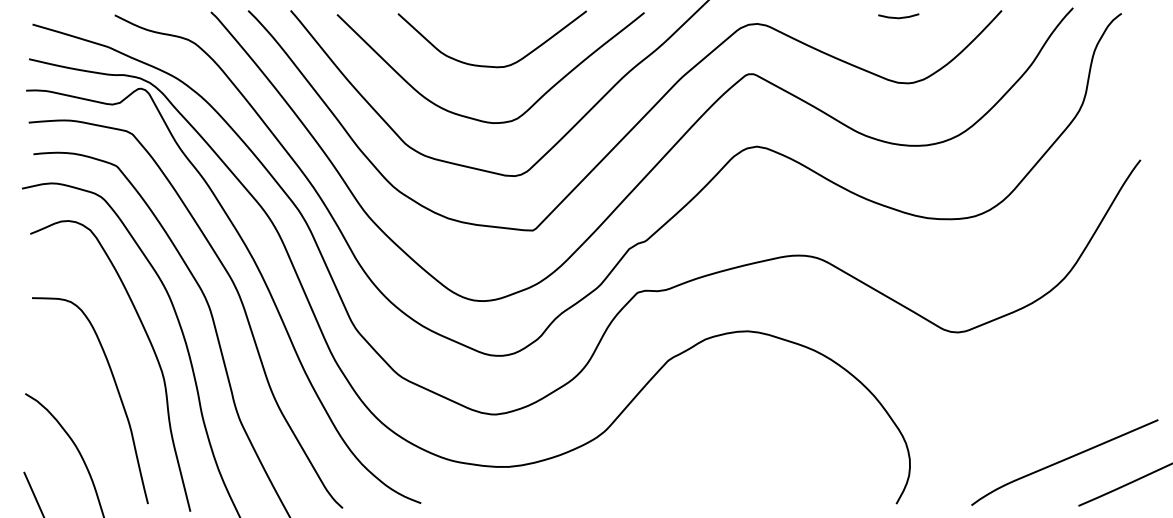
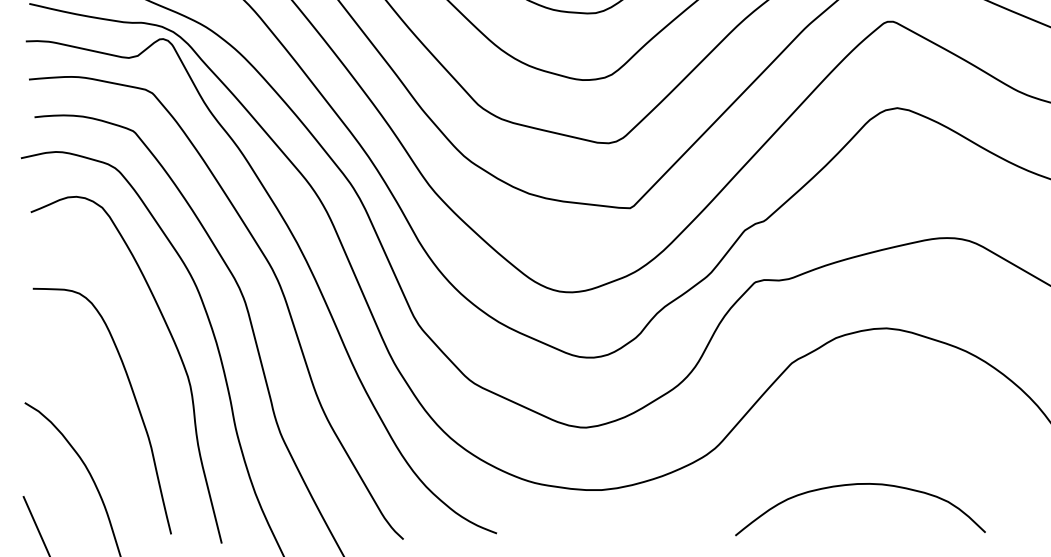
curve: (719, 463) -> (852, 486), added

